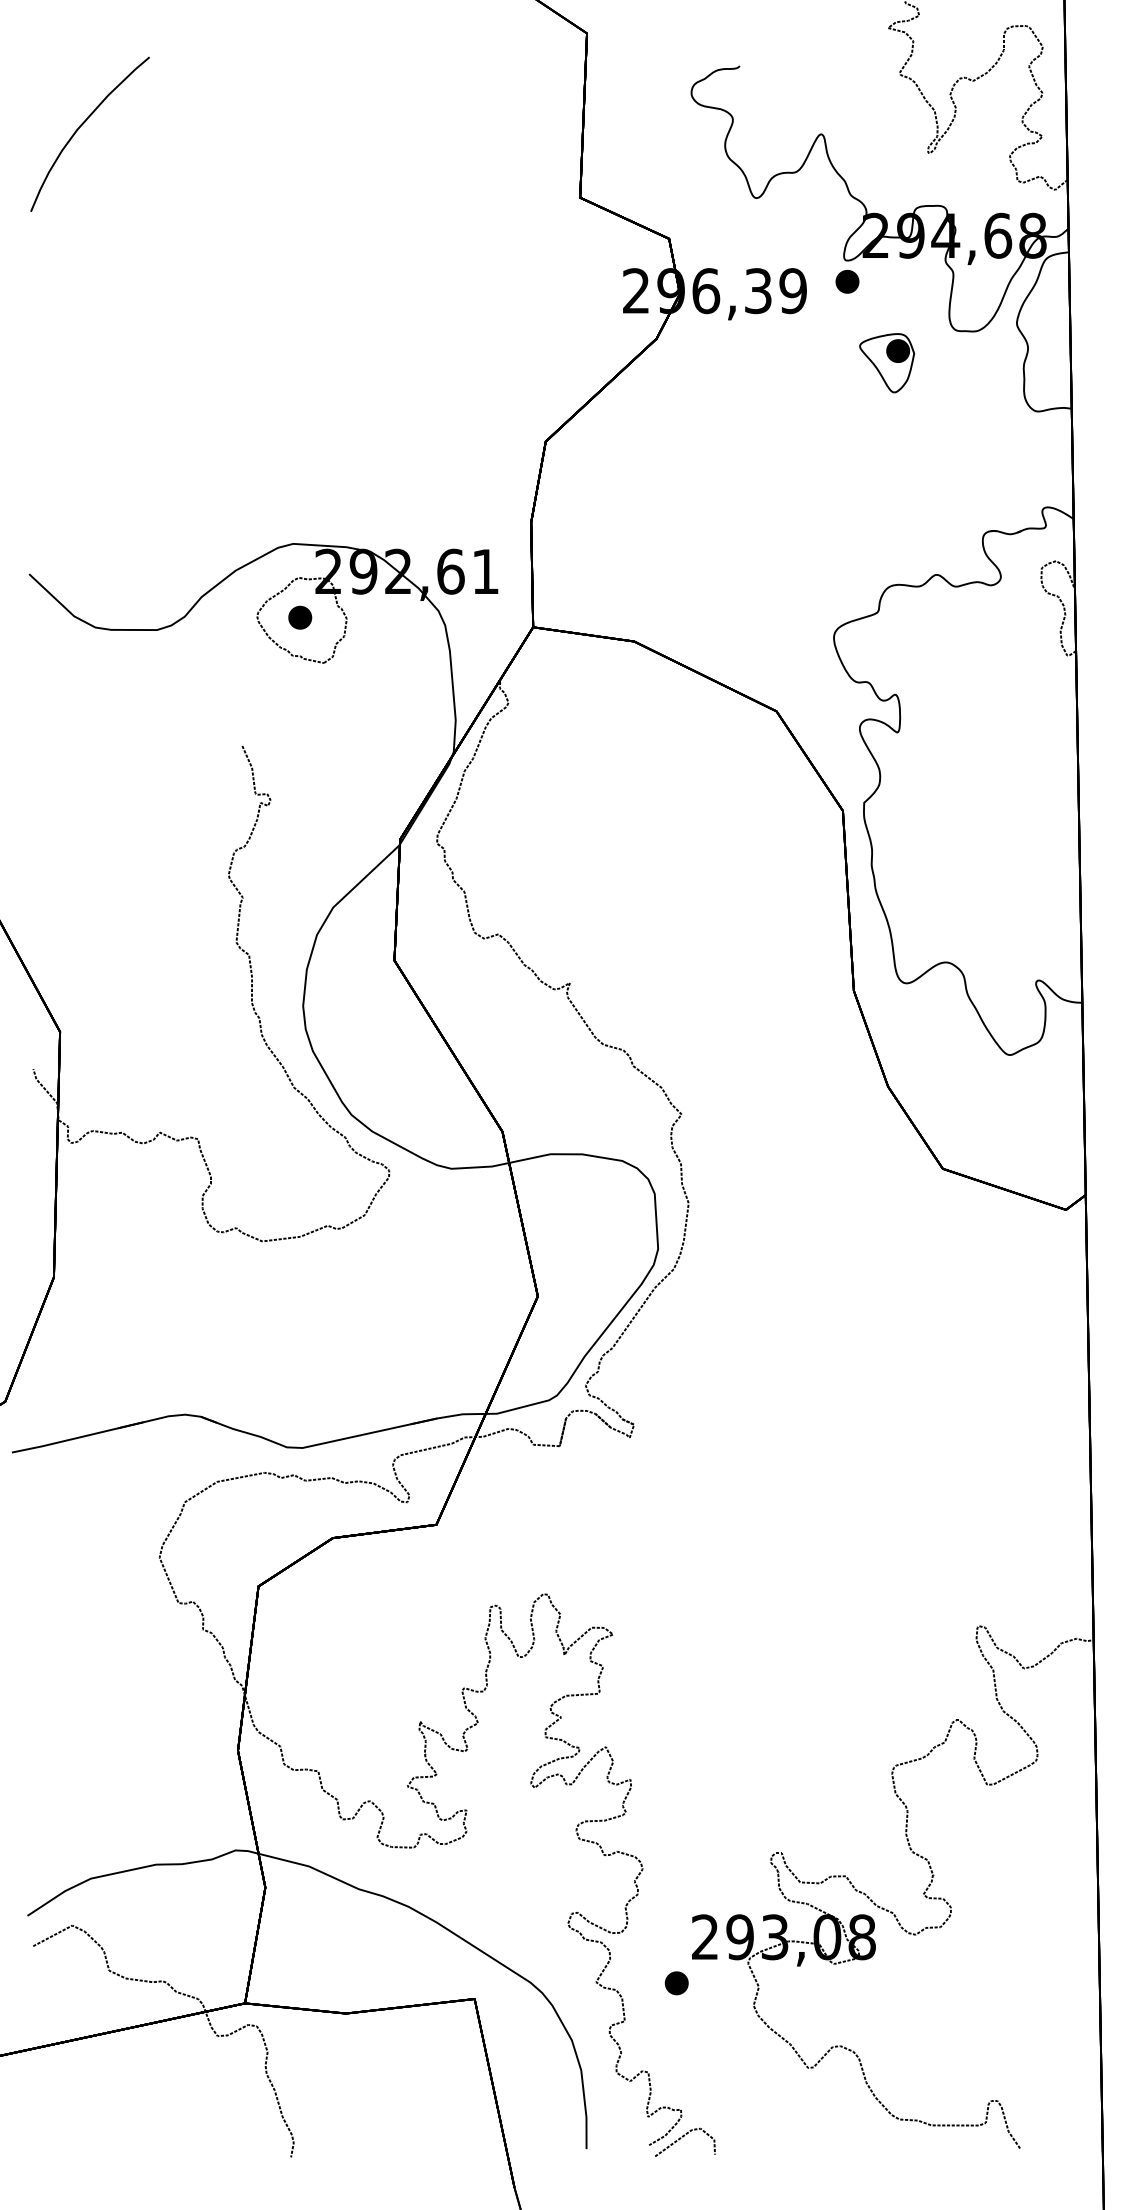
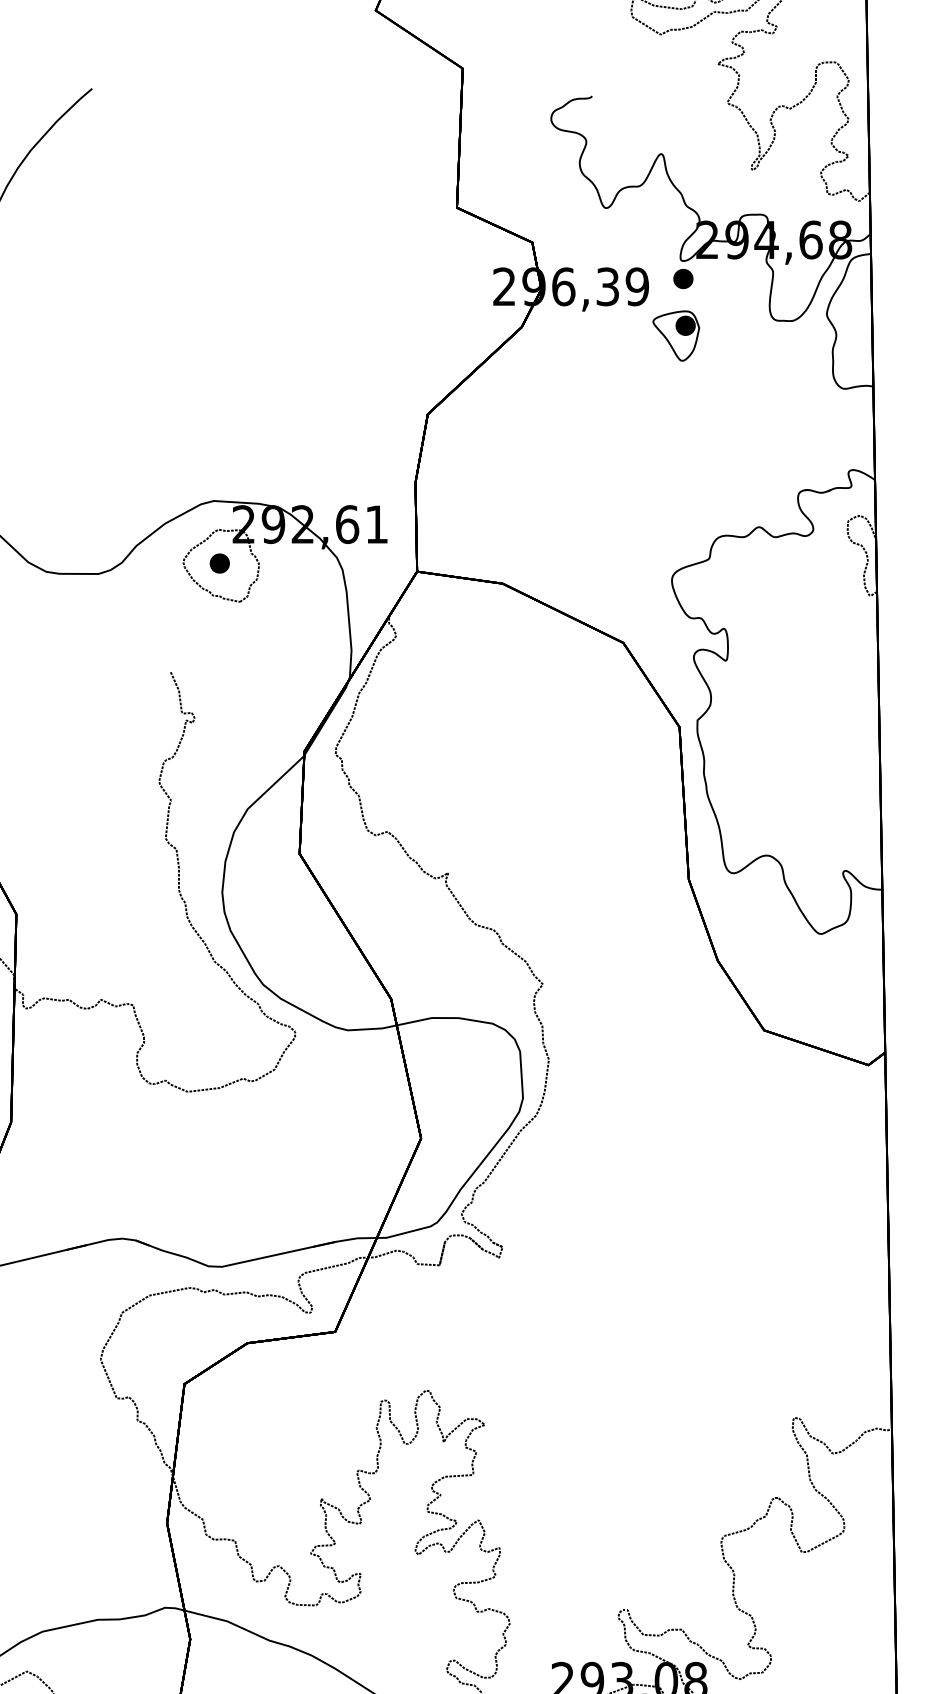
part: (887, 363) -> (676, 336), moved

